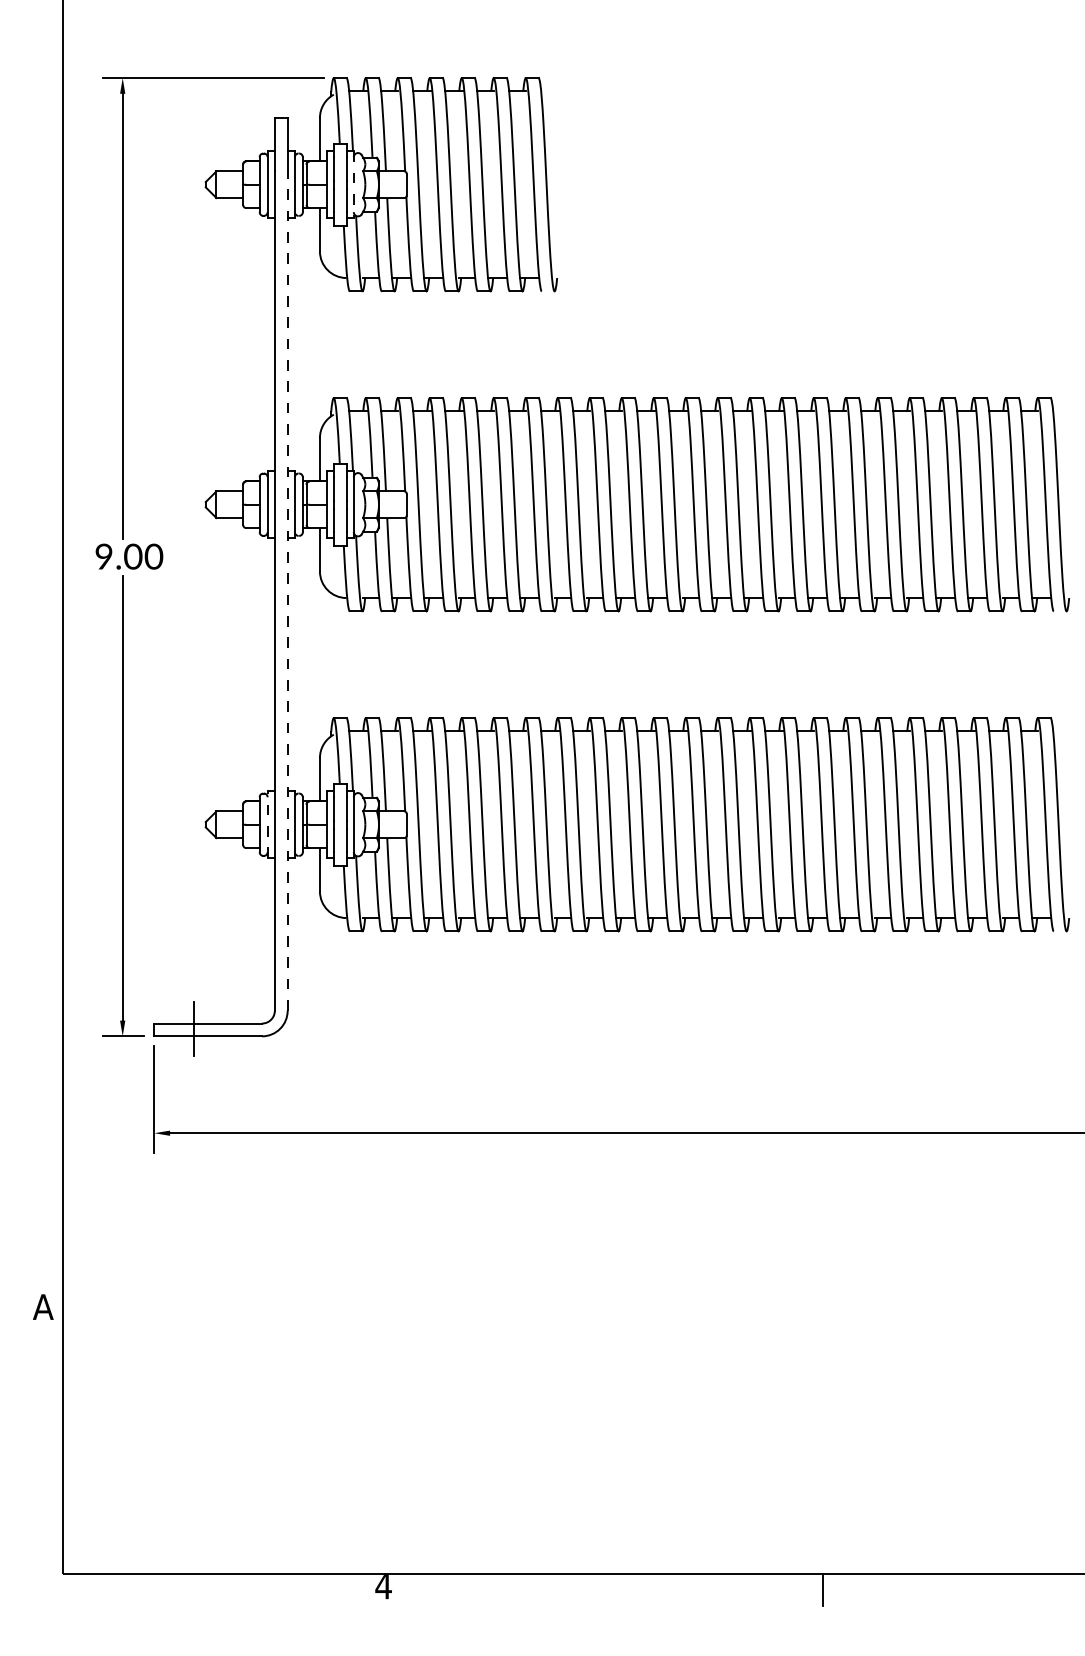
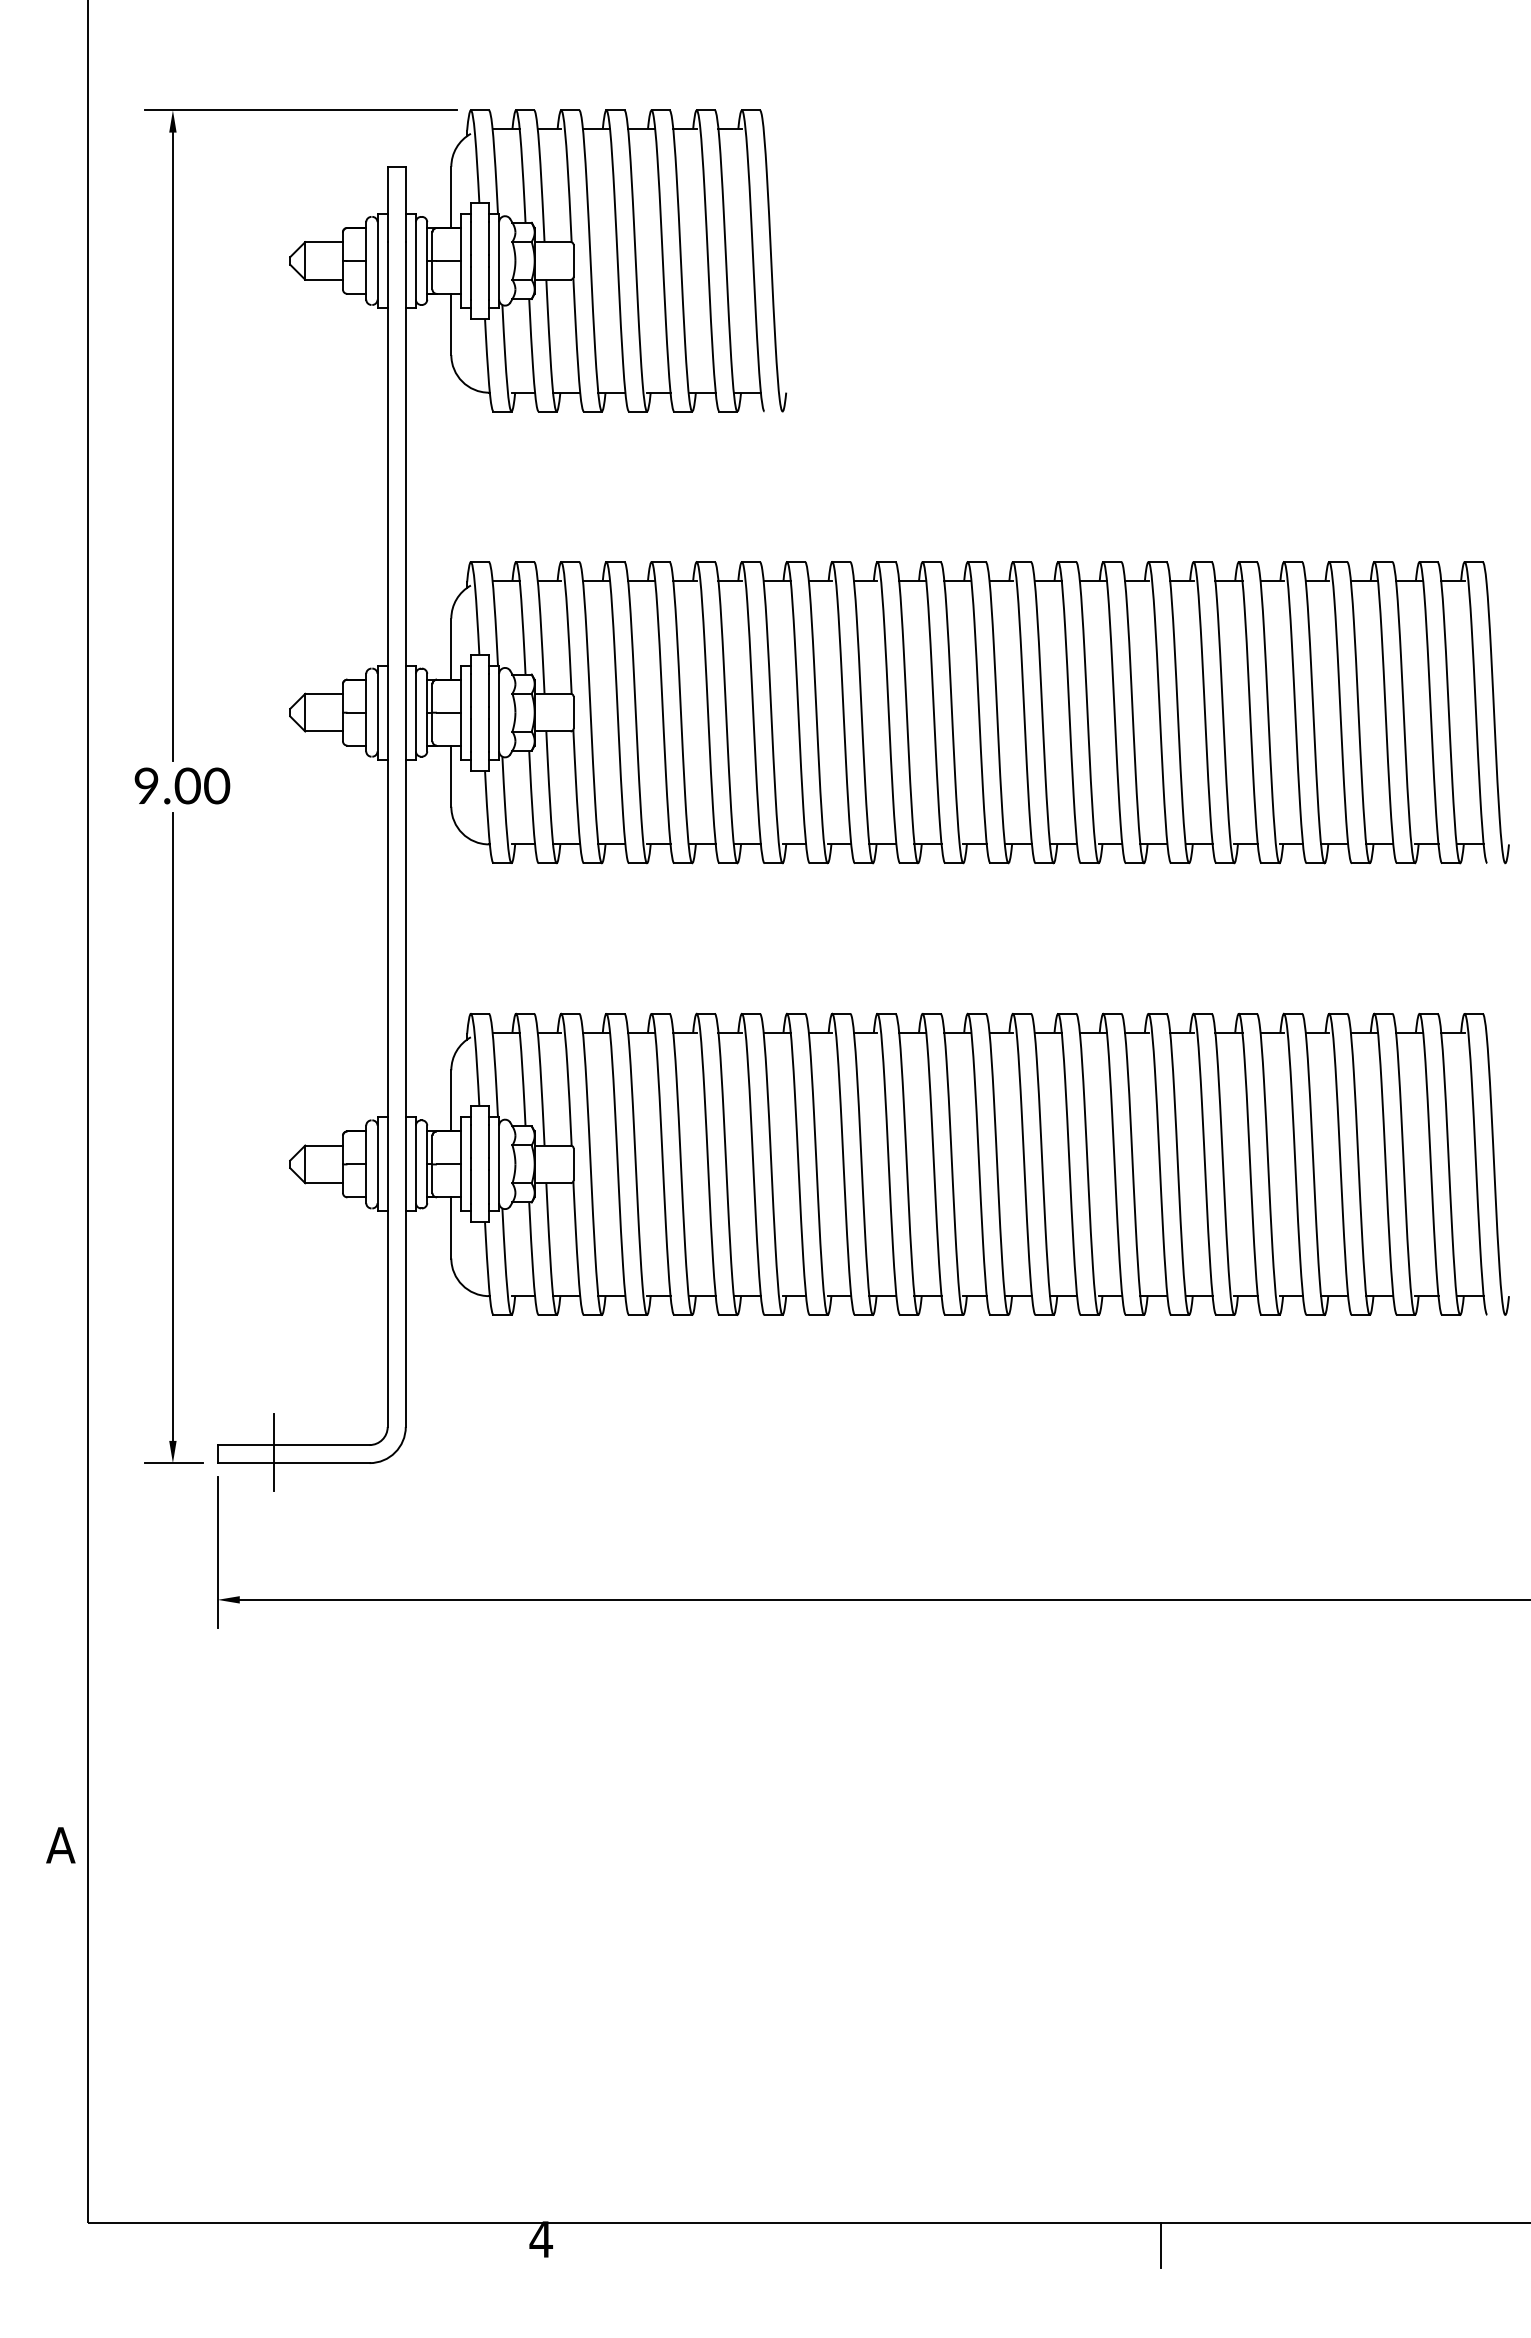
line: (354, 185) -> (499, 261), dashed -> solid
line: (287, 591) -> (405, 834), dashed -> solid
line: (267, 824) -> (377, 1163), dashed -> solid

